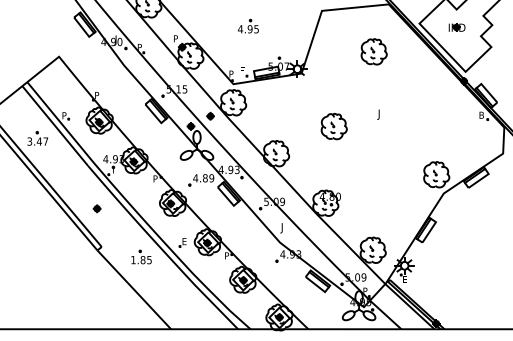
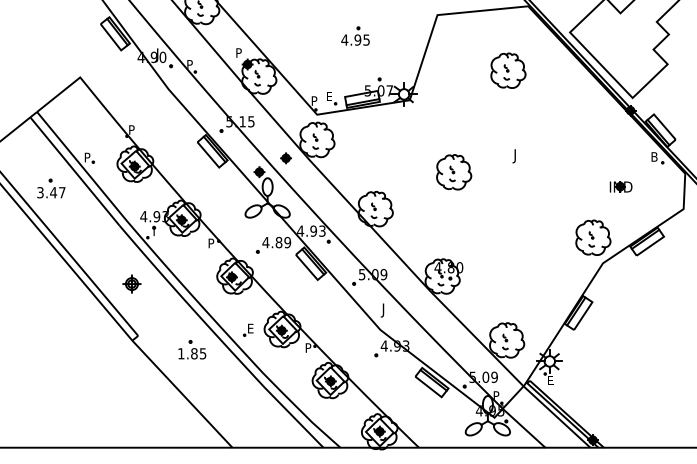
part: (248, 25) -> (355, 35), moved
part: (456, 27) -> (620, 186), moved
part: (96, 208) -> (131, 283), size x1.6

